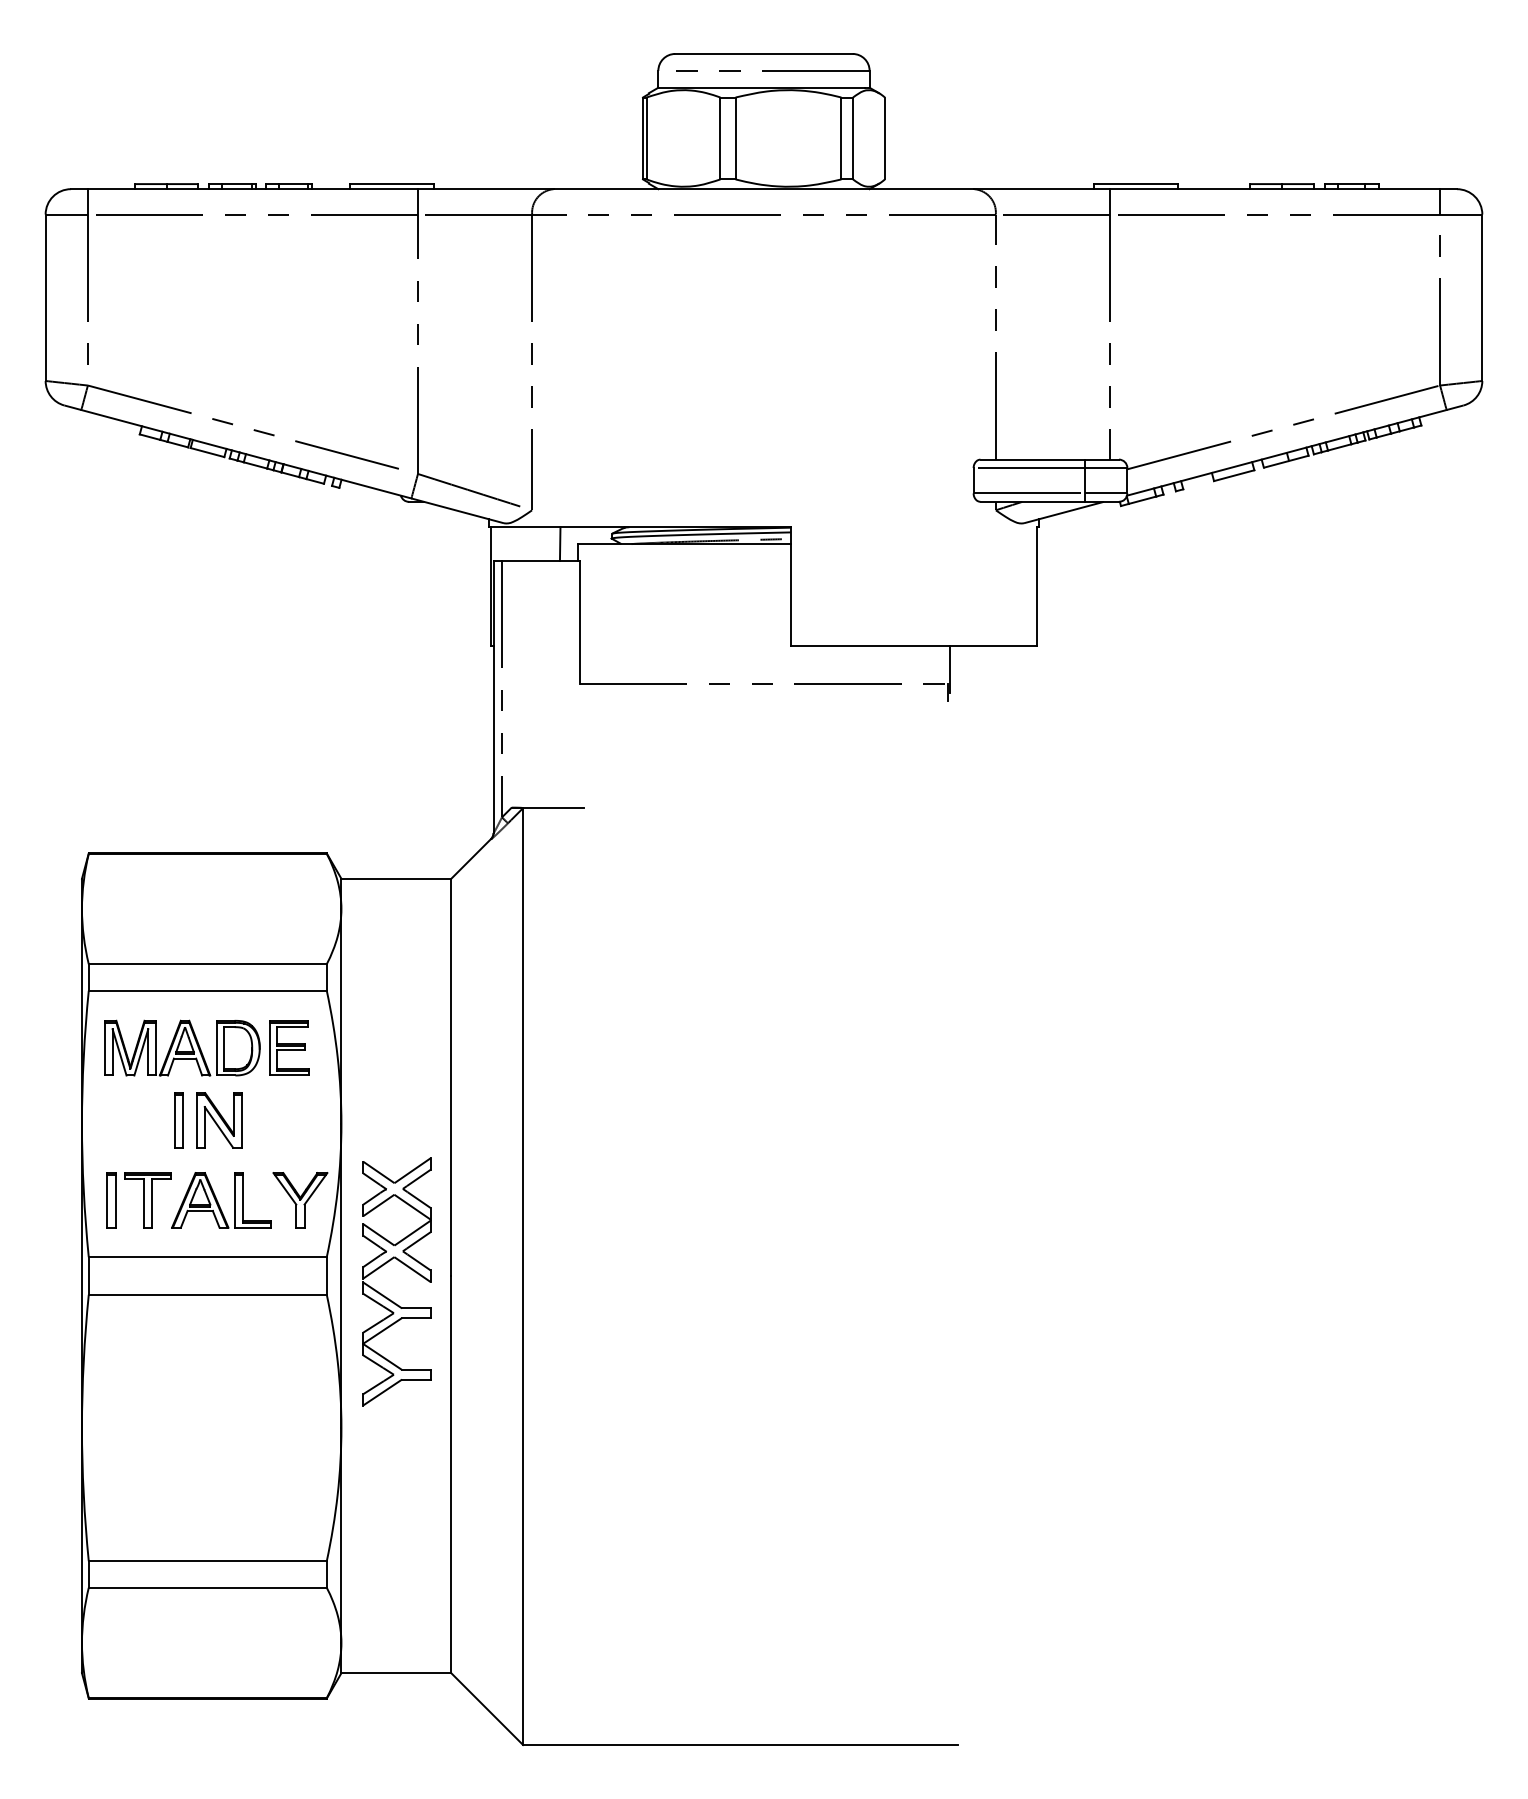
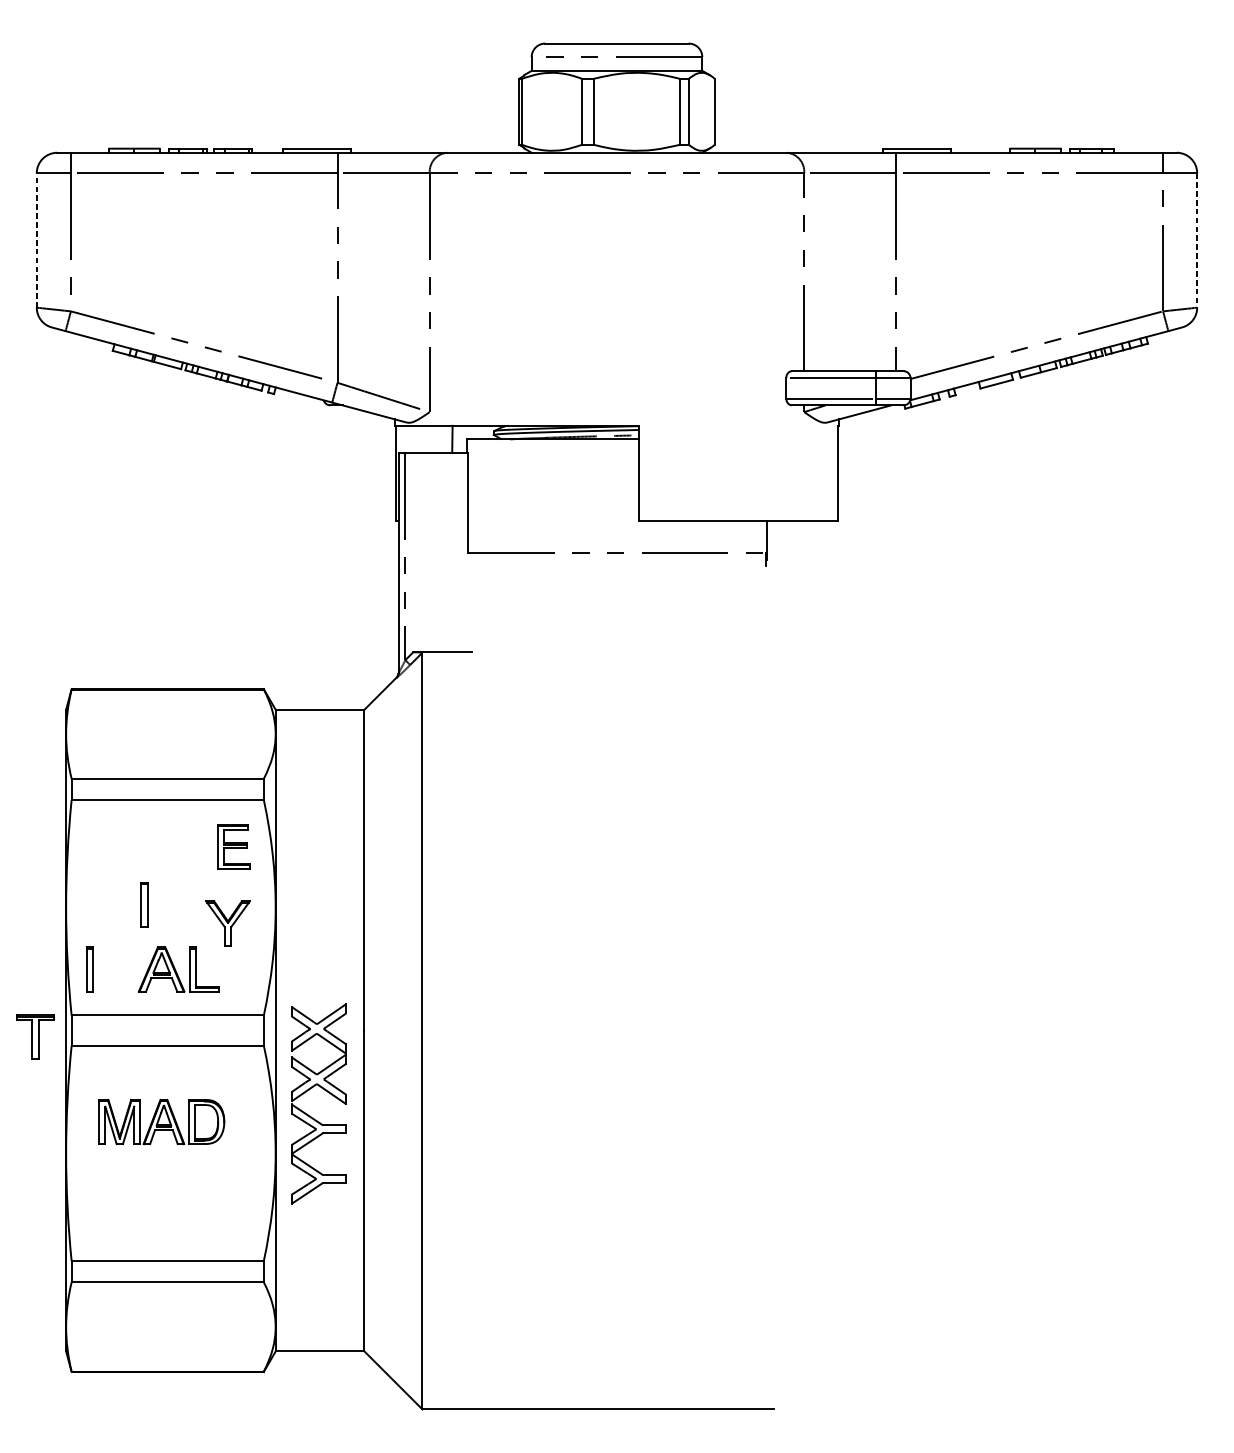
line: (45, 297) -> (36, 240), solid -> dashed
line: (1482, 298) -> (1197, 241), solid -> dashed
part: (182, 1047) -> (161, 1121), moved
part: (219, 1120) -> (177, 905), removed
part: (147, 1200) -> (35, 1037), moved
part: (300, 1200) -> (228, 923), moved
part: (407, 1267) -> (327, 1092), moved

